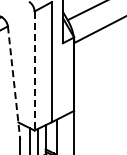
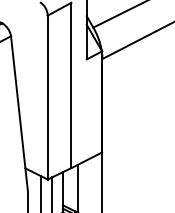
line: (34, 71) -> (47, 98), dashed -> solid
line: (14, 82) -> (20, 113), dashed -> solid

